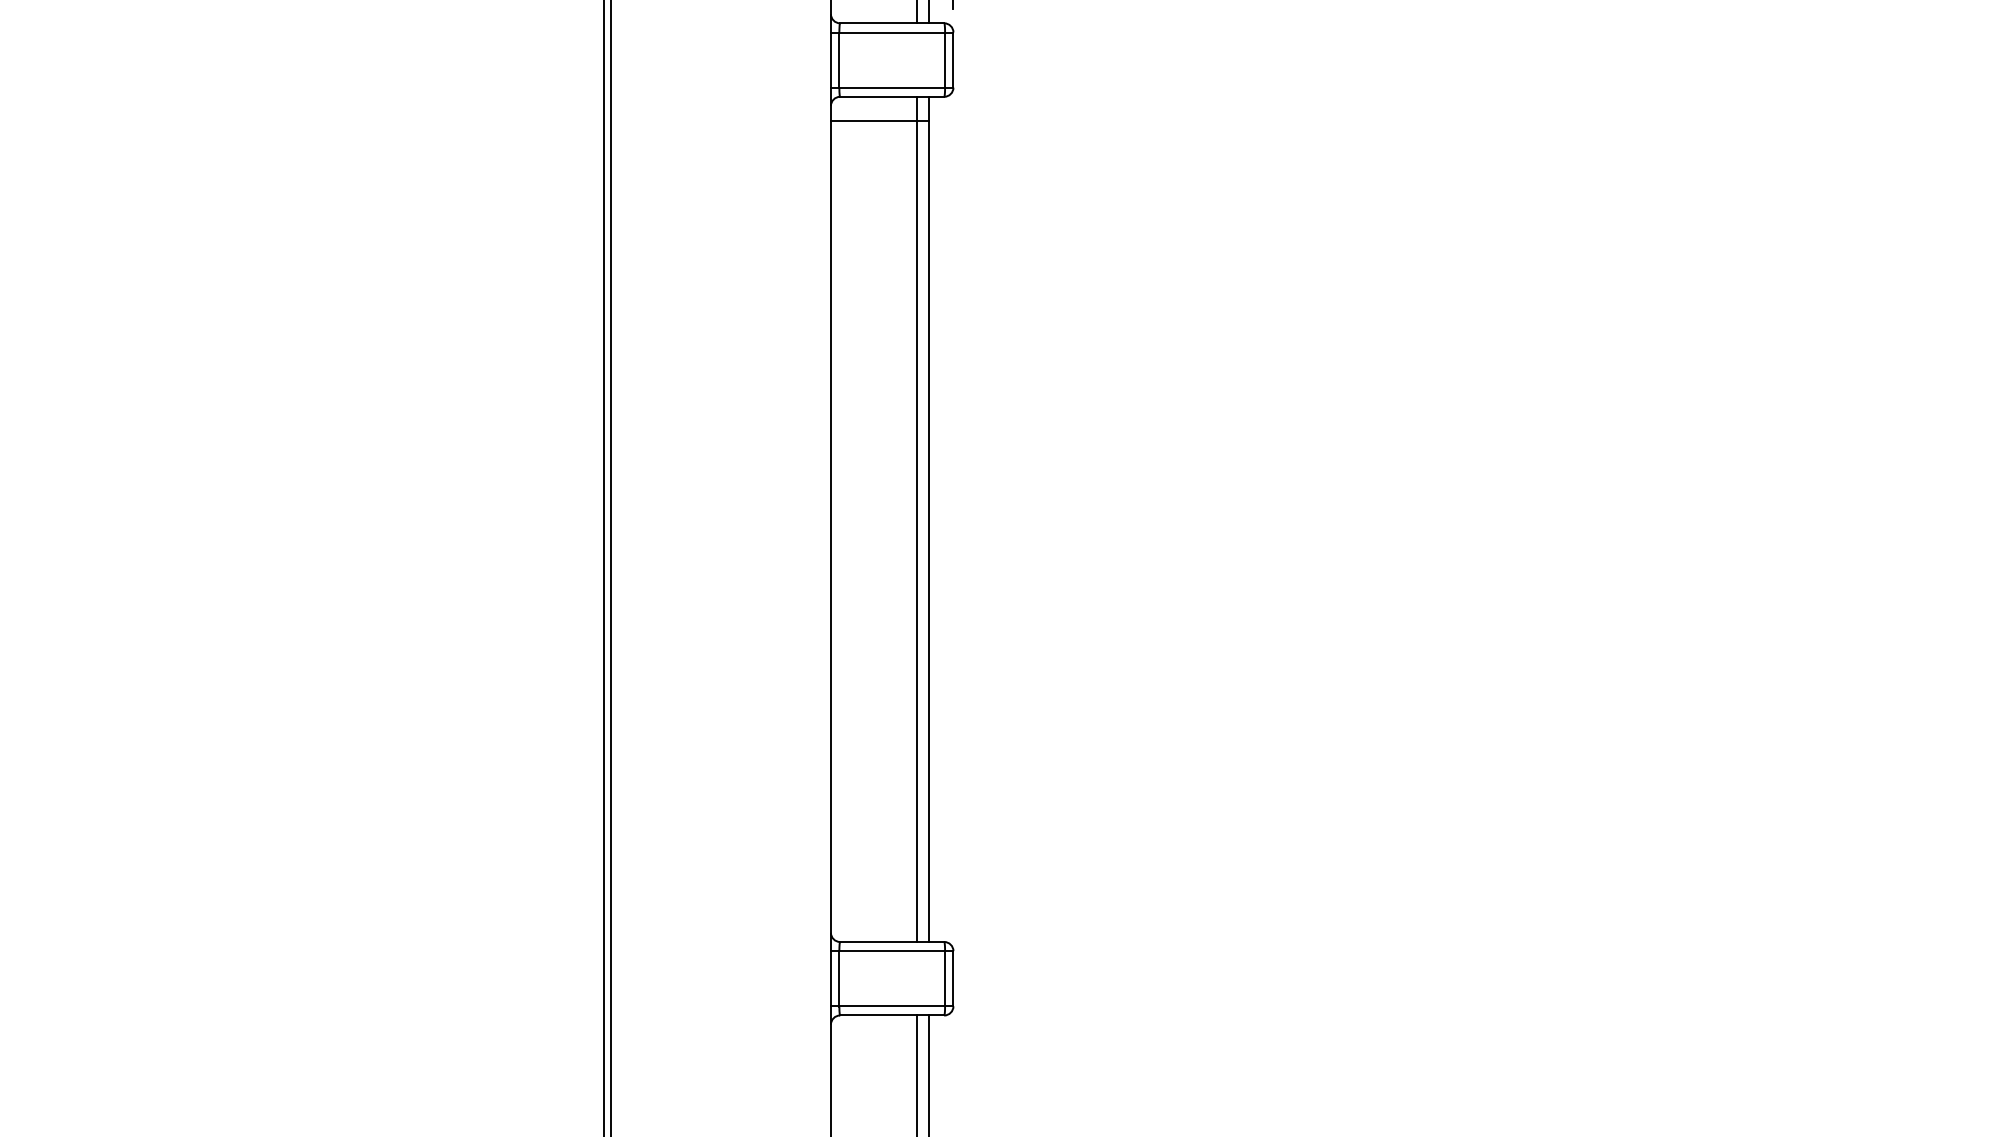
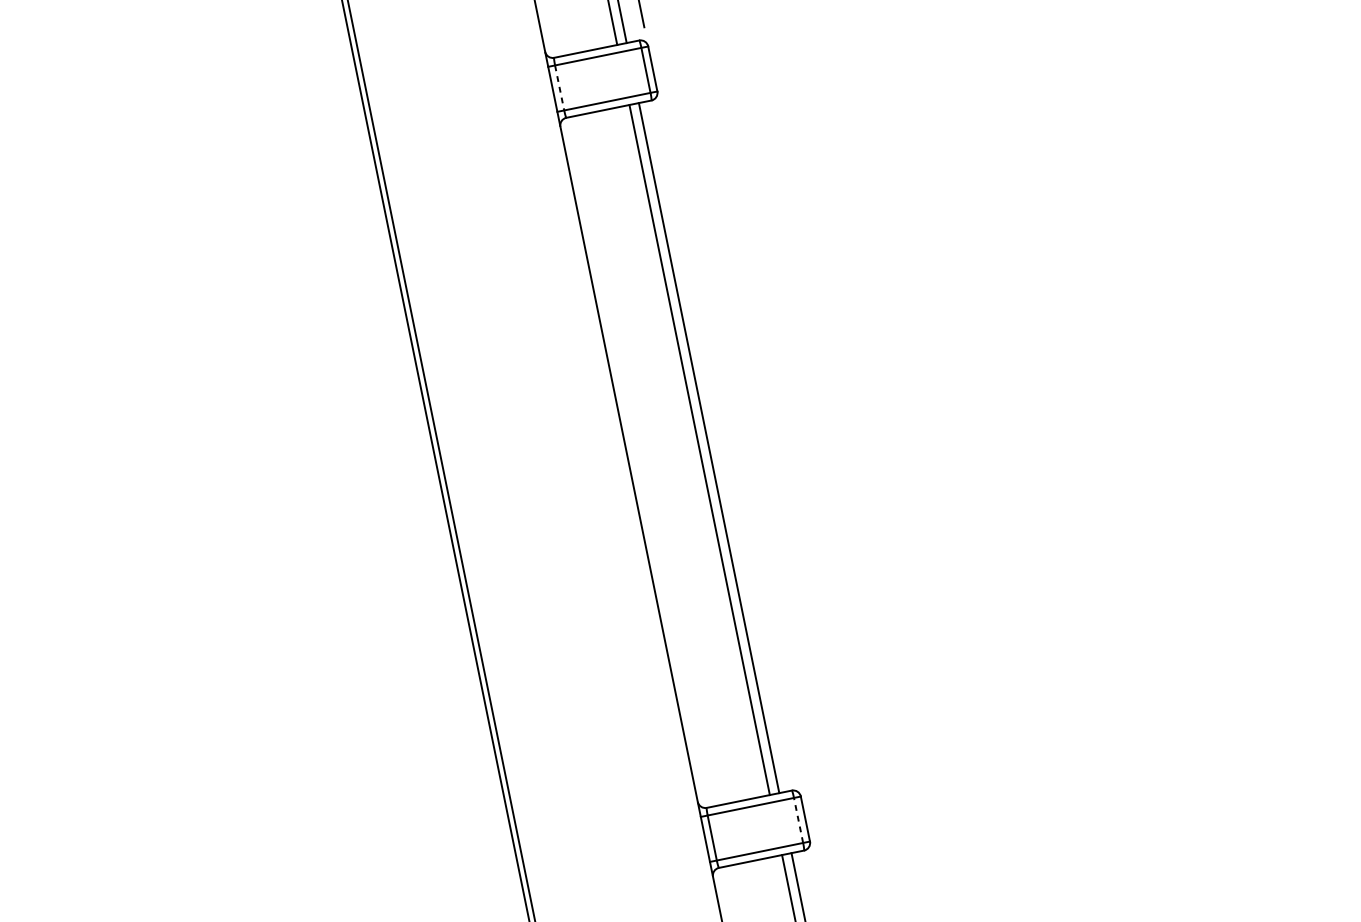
line: (839, 60) -> (559, 88), solid -> dashed
line: (879, 121) -> (602, 131), removed
line: (945, 978) -> (798, 820), solid -> dashed

